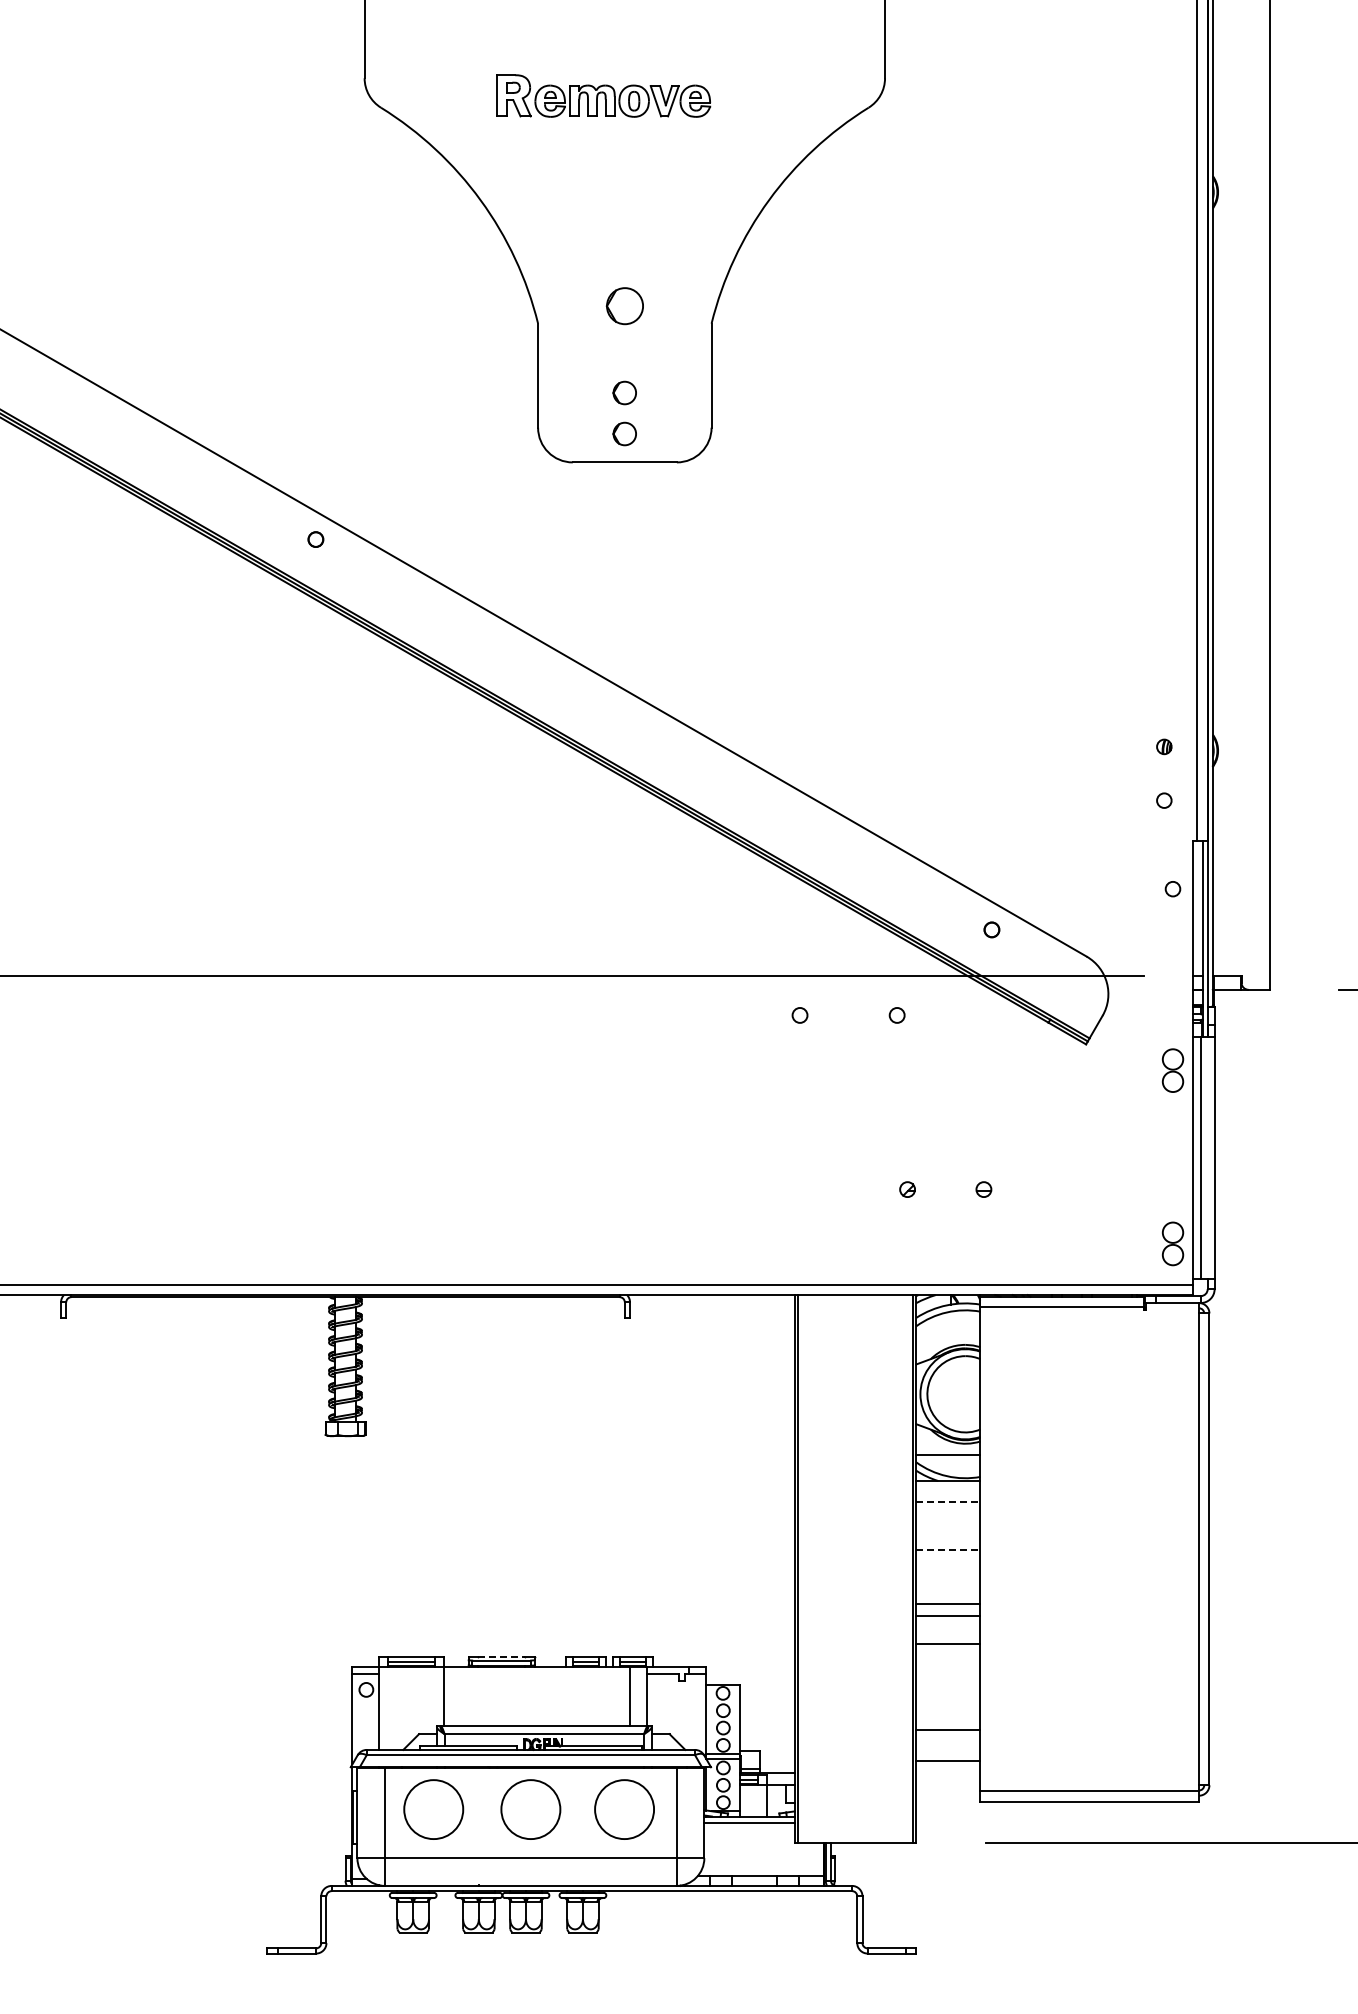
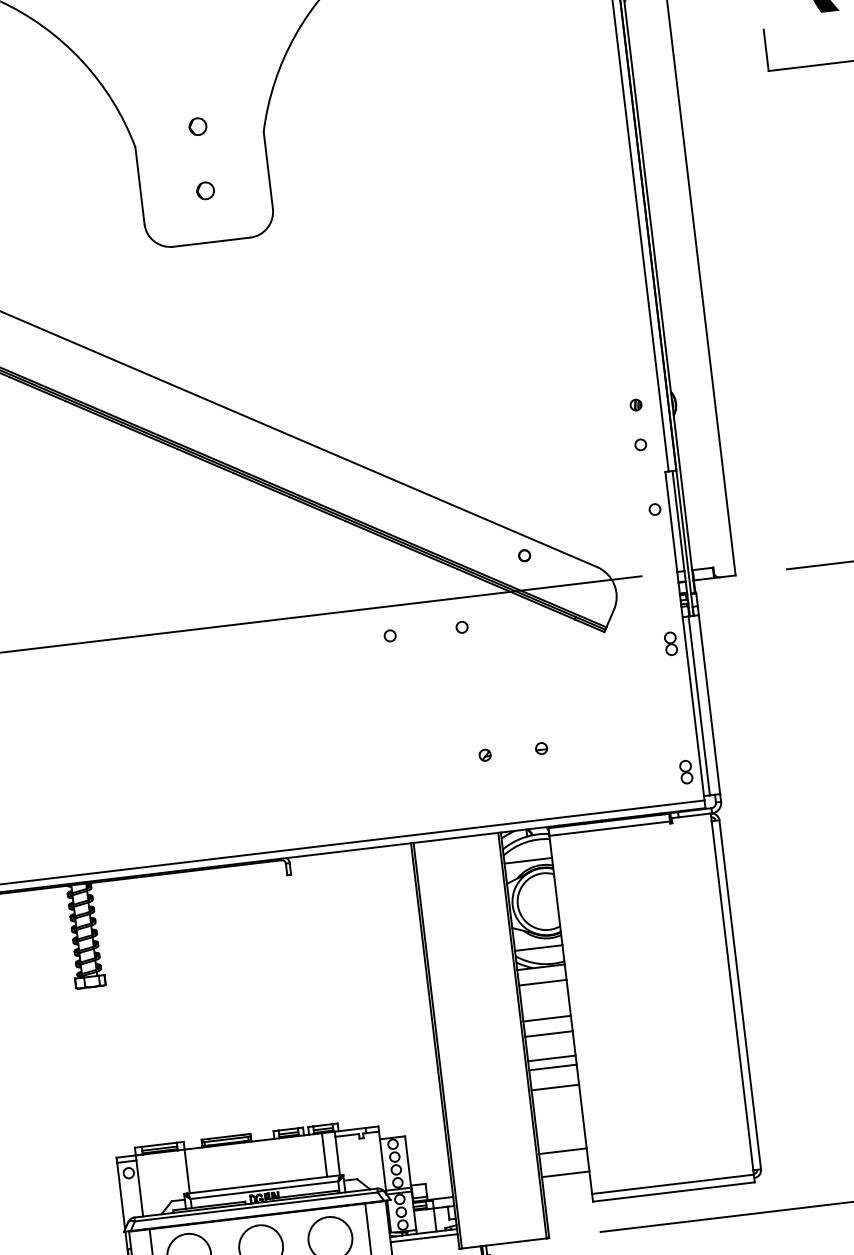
part: (624, 306) -> (197, 126), size x0.62
part: (624, 433) -> (208, 220), removed
part: (1172, 1070) -> (670, 643), size x0.71
part: (1172, 1244) -> (685, 772), size x0.71
line: (948, 1337) -> (528, 861), added
line: (948, 1501) -> (542, 982), dashed -> solid
line: (948, 1550) -> (547, 1018), dashed -> solid
line: (948, 1571) -> (549, 1034), added
line: (501, 1656) -> (225, 1136), dashed -> solid

